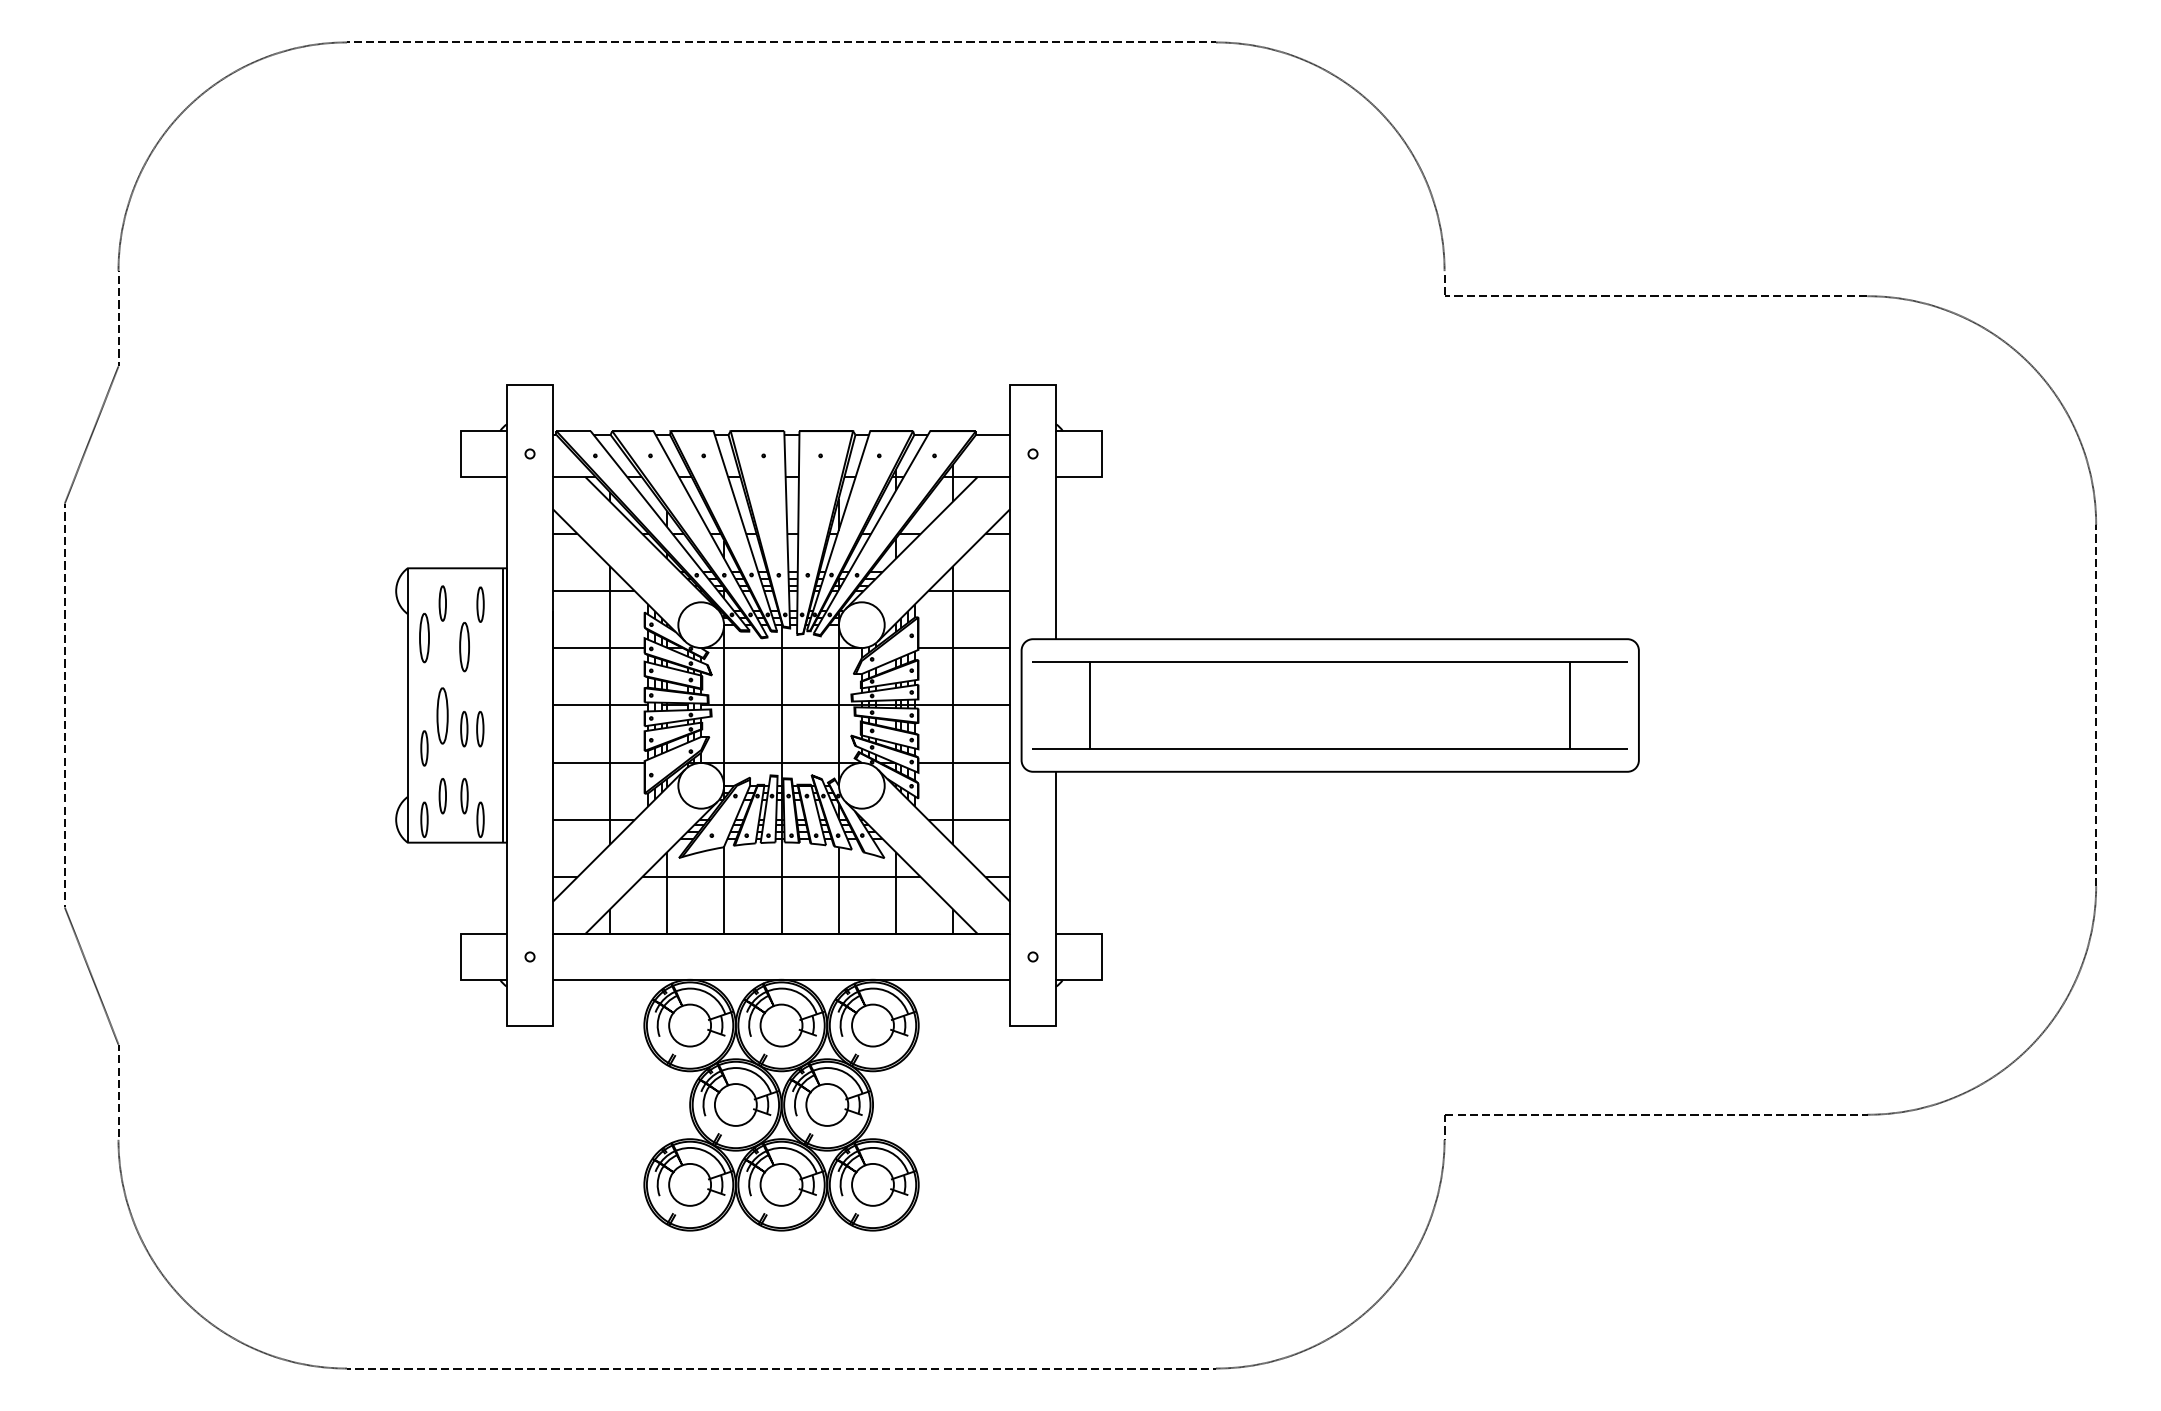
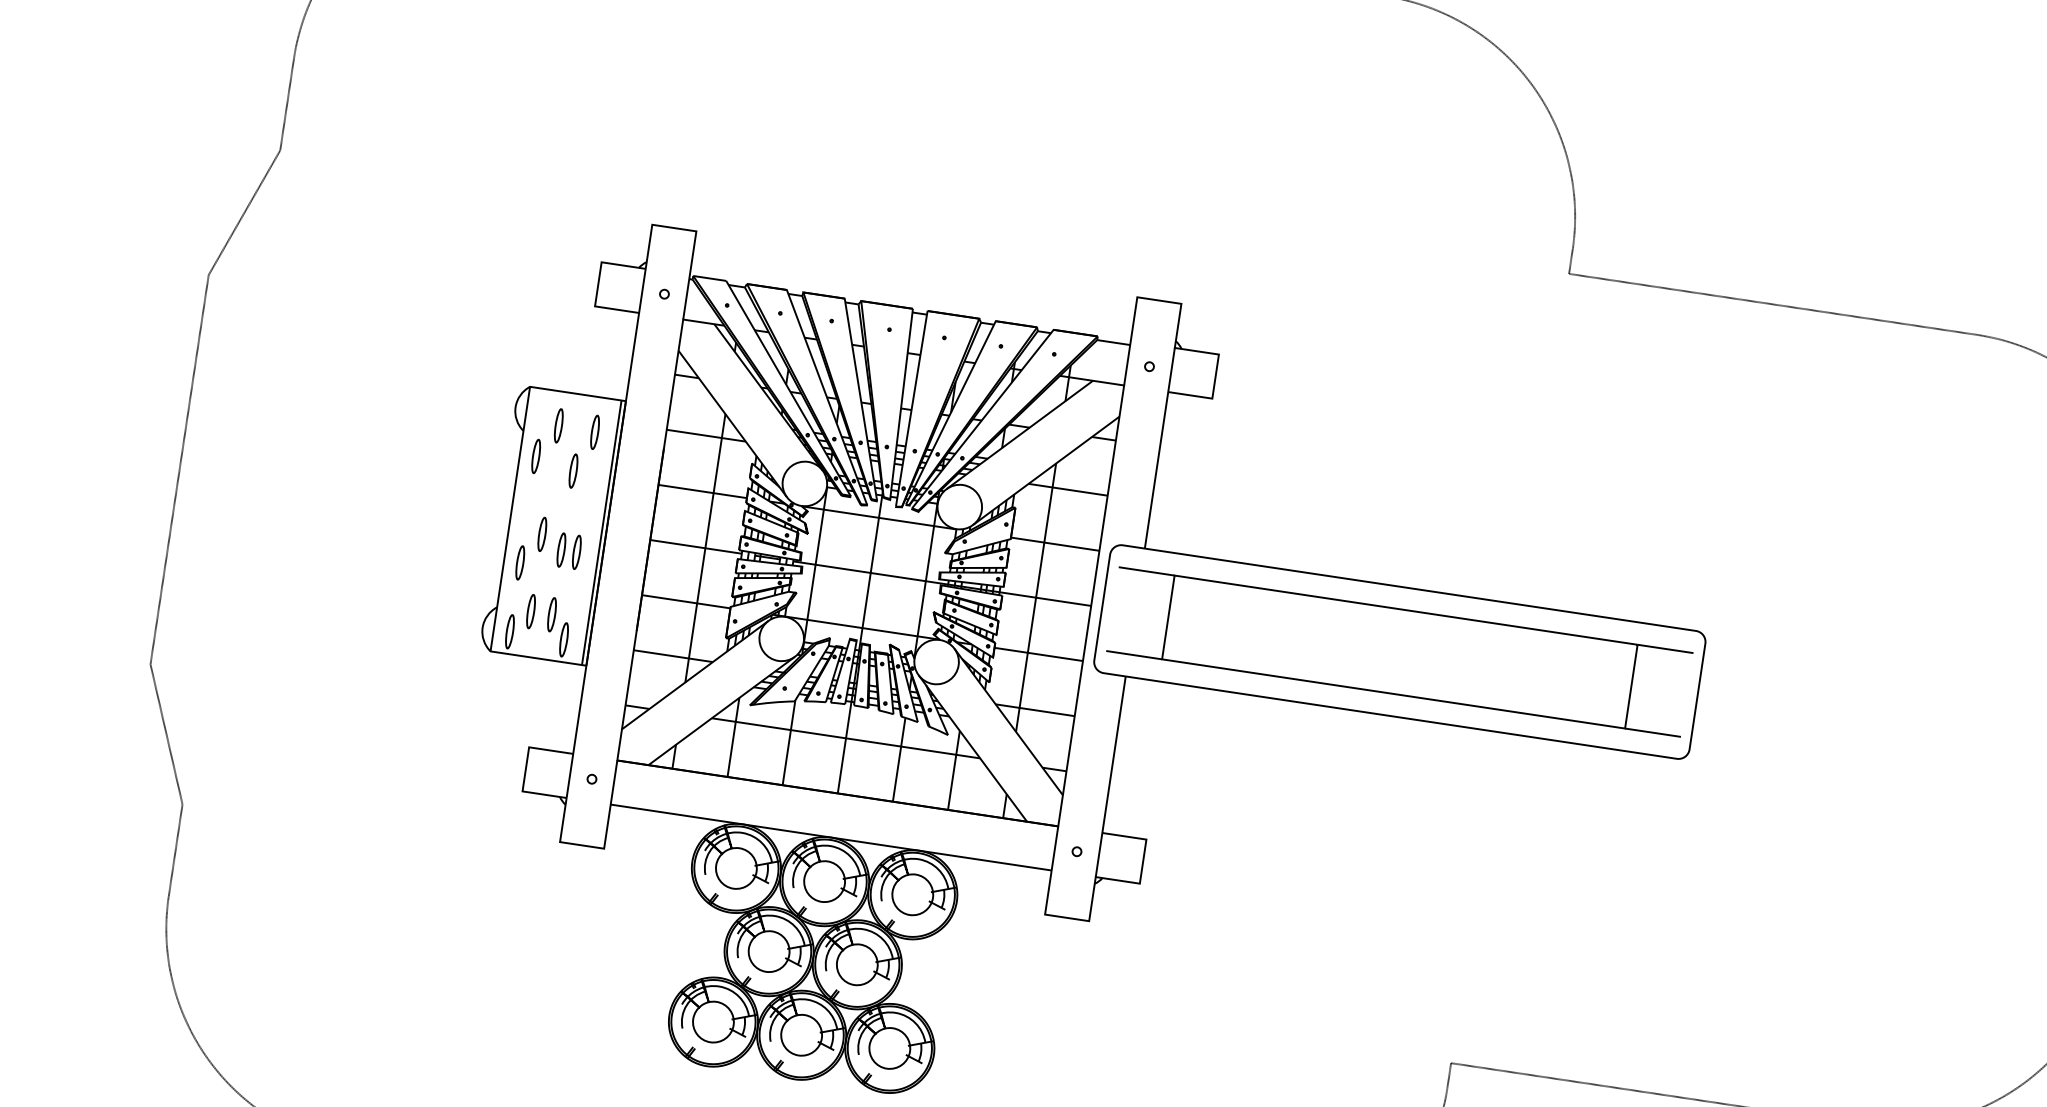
part: (424, 637) -> (536, 455), size x0.71
part: (464, 647) -> (573, 471), size x0.71
part: (442, 716) -> (542, 534), size x0.62

